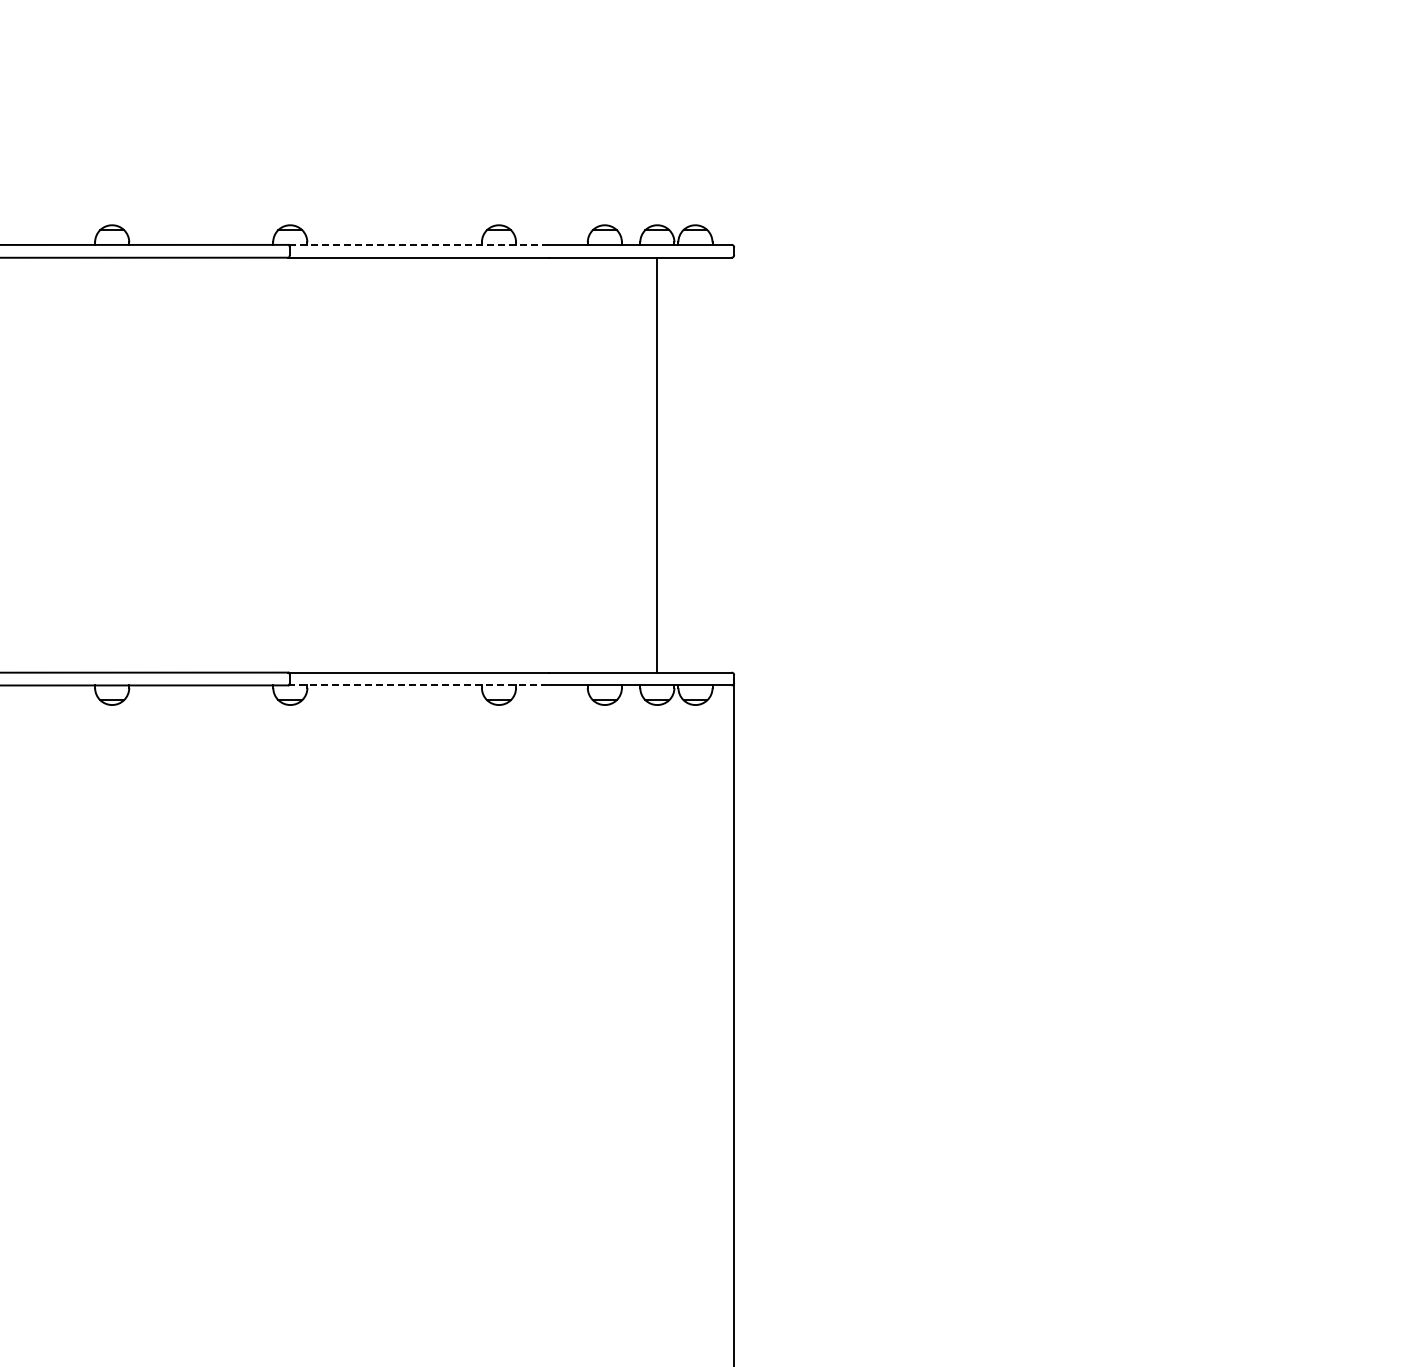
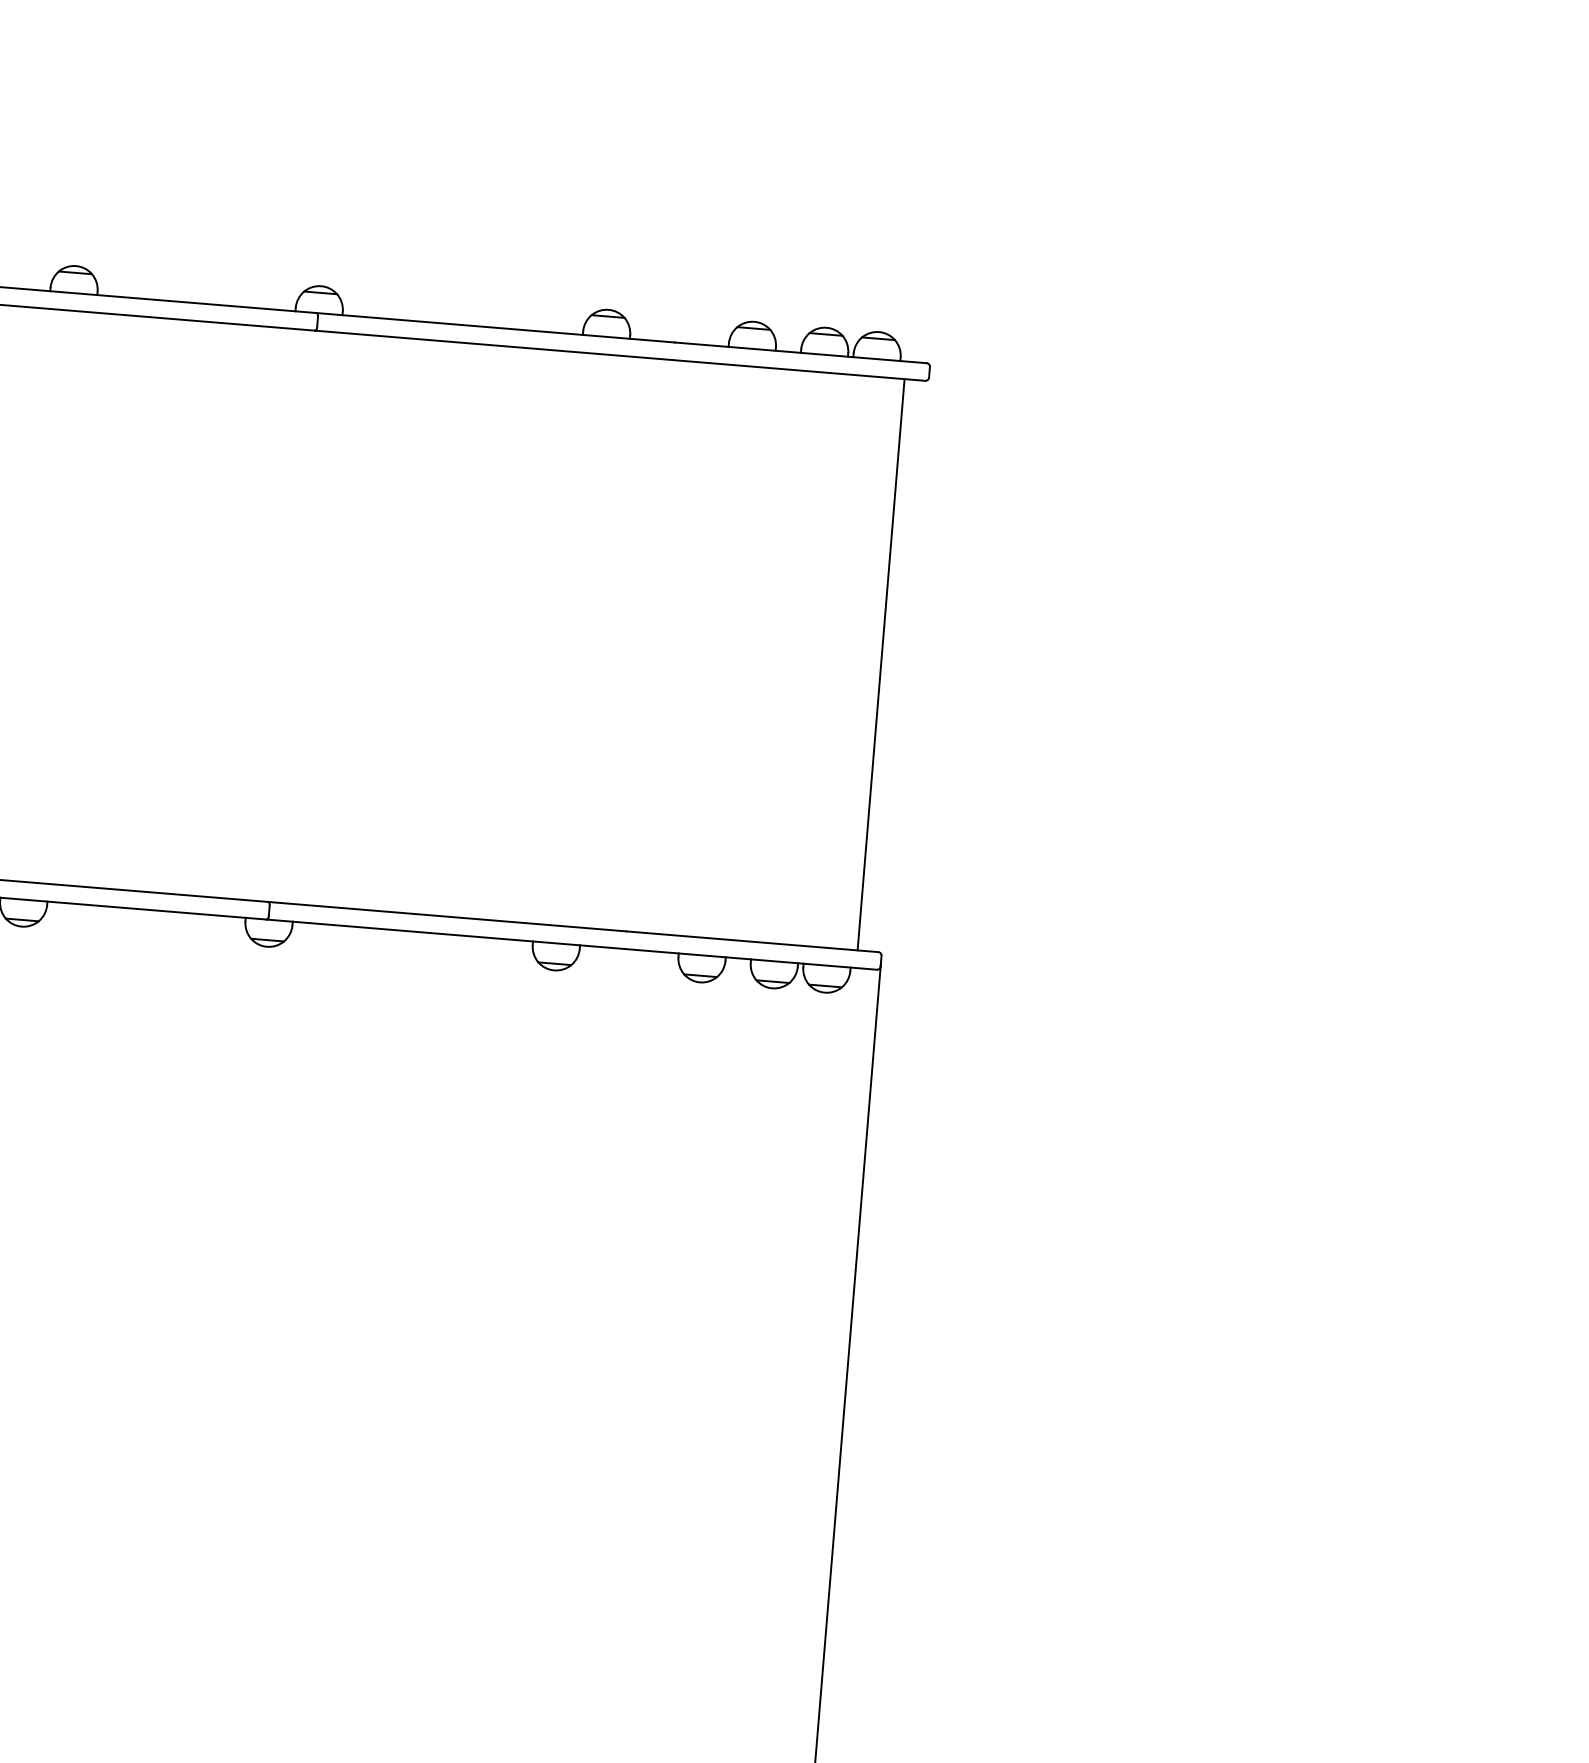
line: (418, 244) -> (495, 327), dashed -> solid
line: (656, 464) -> (881, 663), moved
line: (419, 685) -> (447, 934), dashed -> solid

